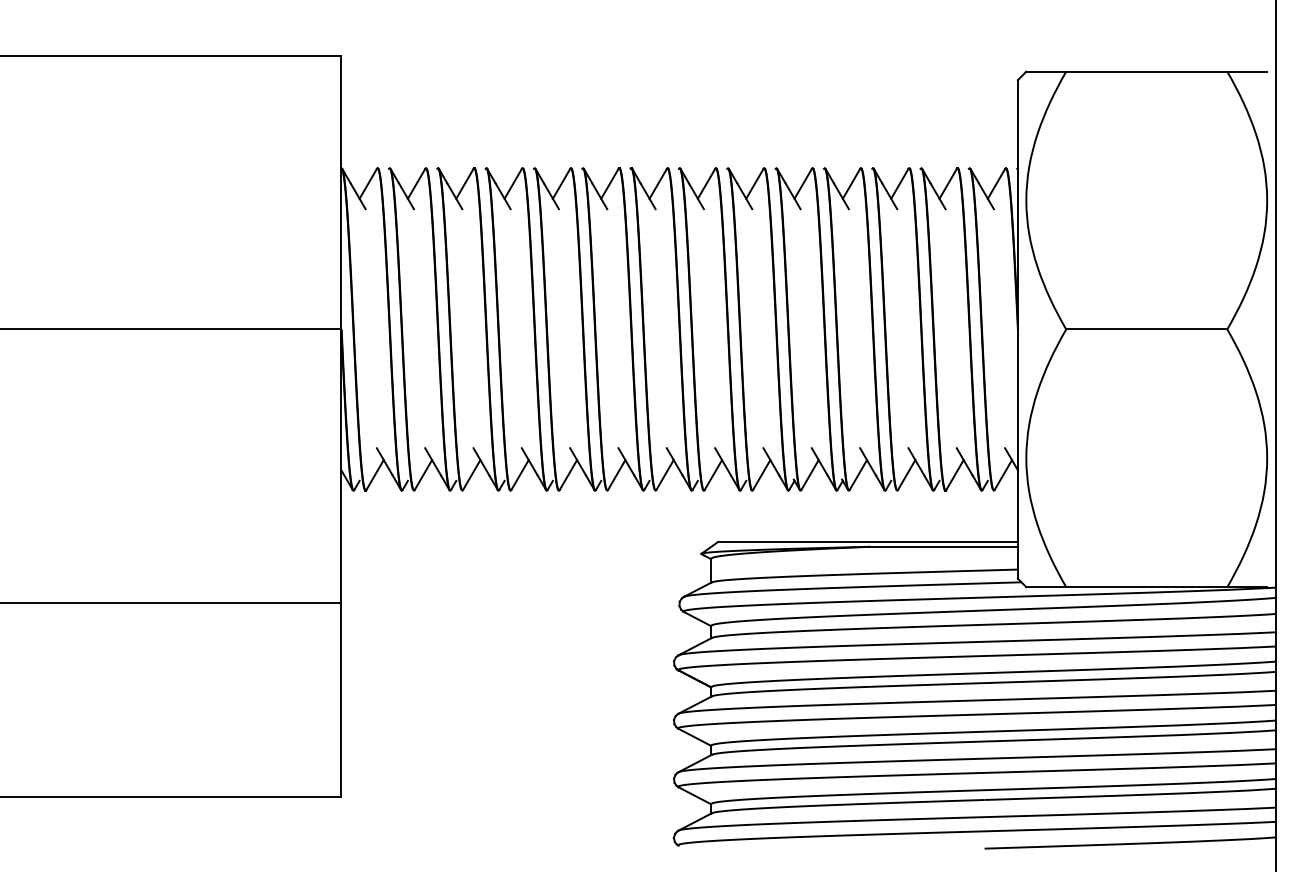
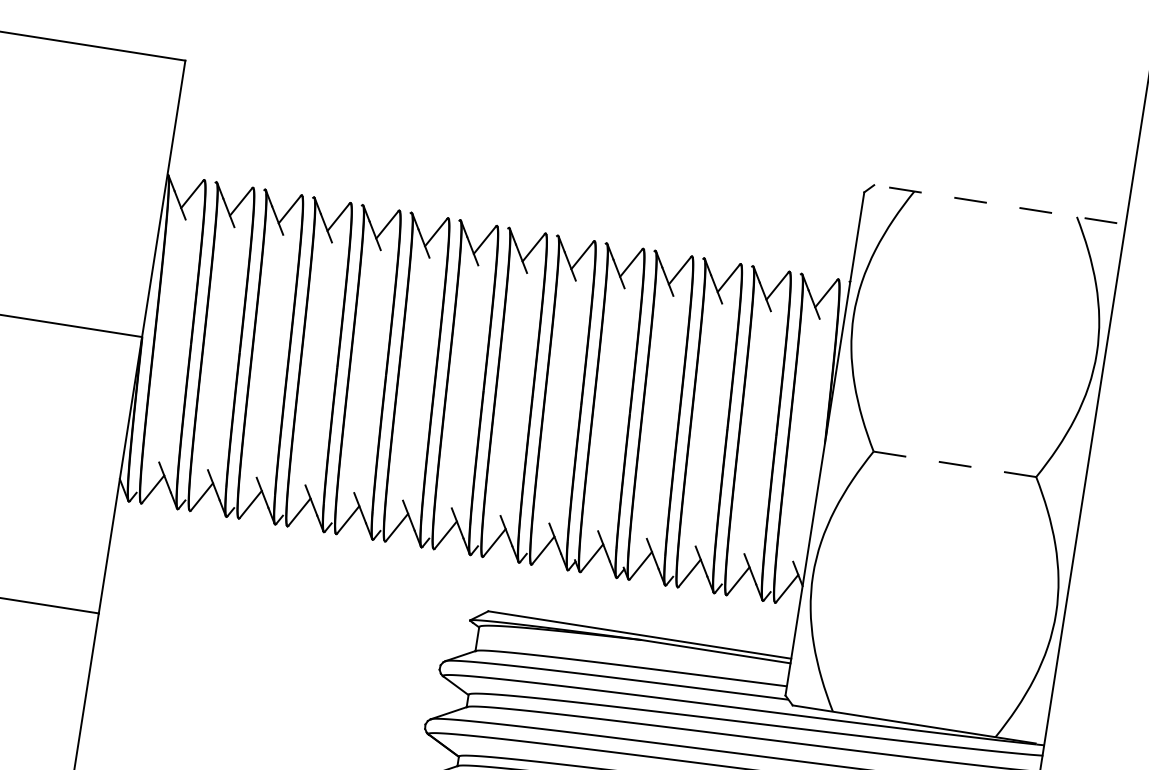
line: (1146, 71) -> (995, 203), solid -> dashed
line: (1146, 329) -> (954, 464), solid -> dashed

